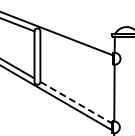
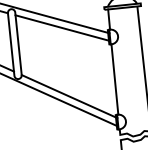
line: (76, 47) -> (62, 27), added
line: (76, 102) -> (69, 96), dashed -> solid

